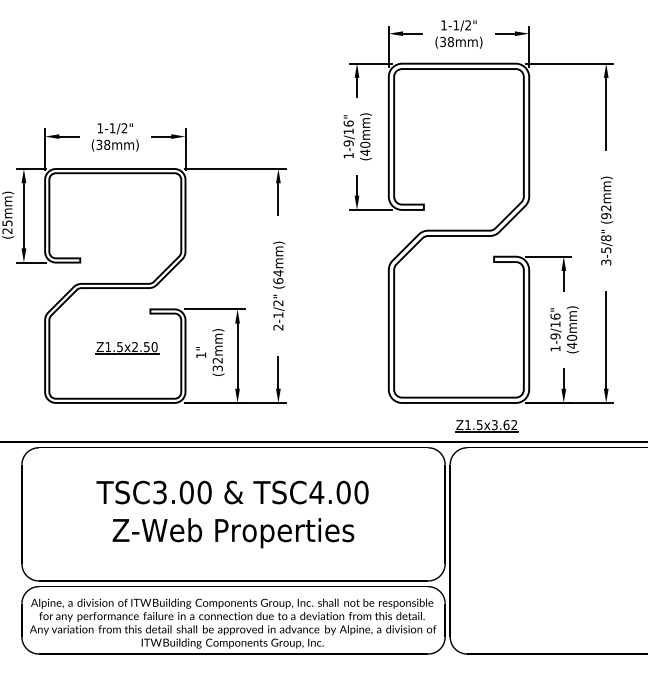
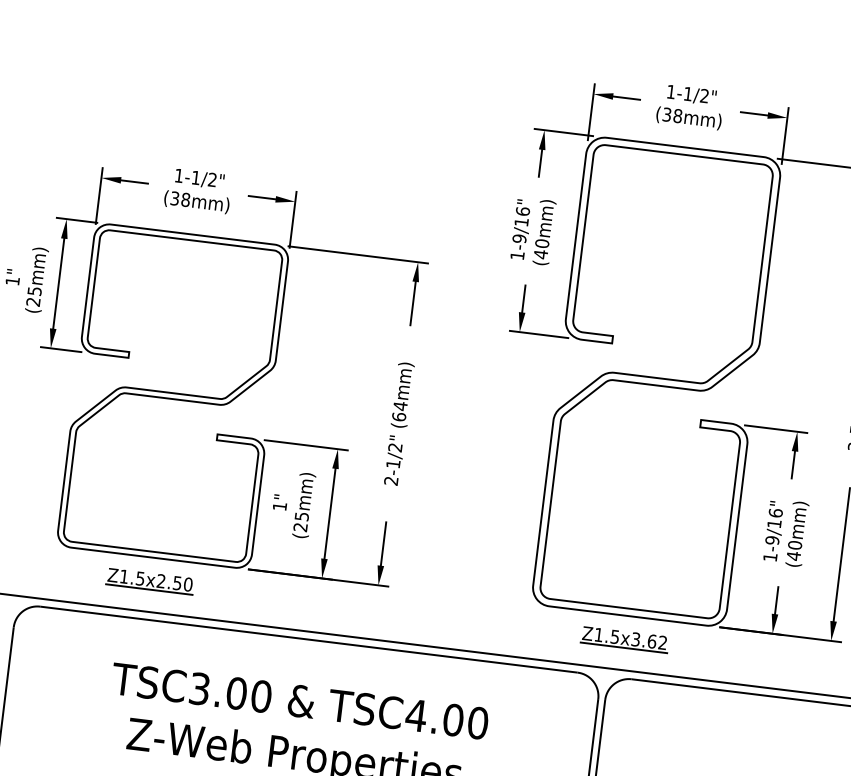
part: (127, 348) -> (150, 581), moved
text: (217, 364) -> (300, 521), (32mm) -> (25mm)
part: (486, 426) -> (624, 640), moved

